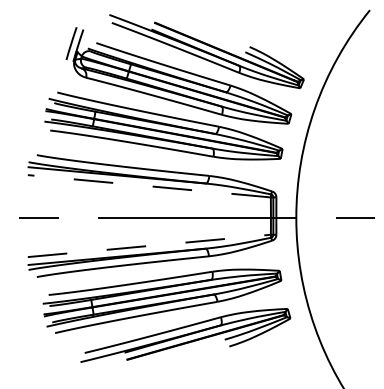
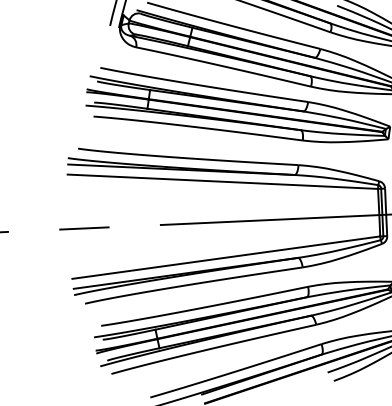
line: (148, 186) -> (221, 182), dashed -> solid
line: (149, 245) -> (226, 257), dashed -> solid

